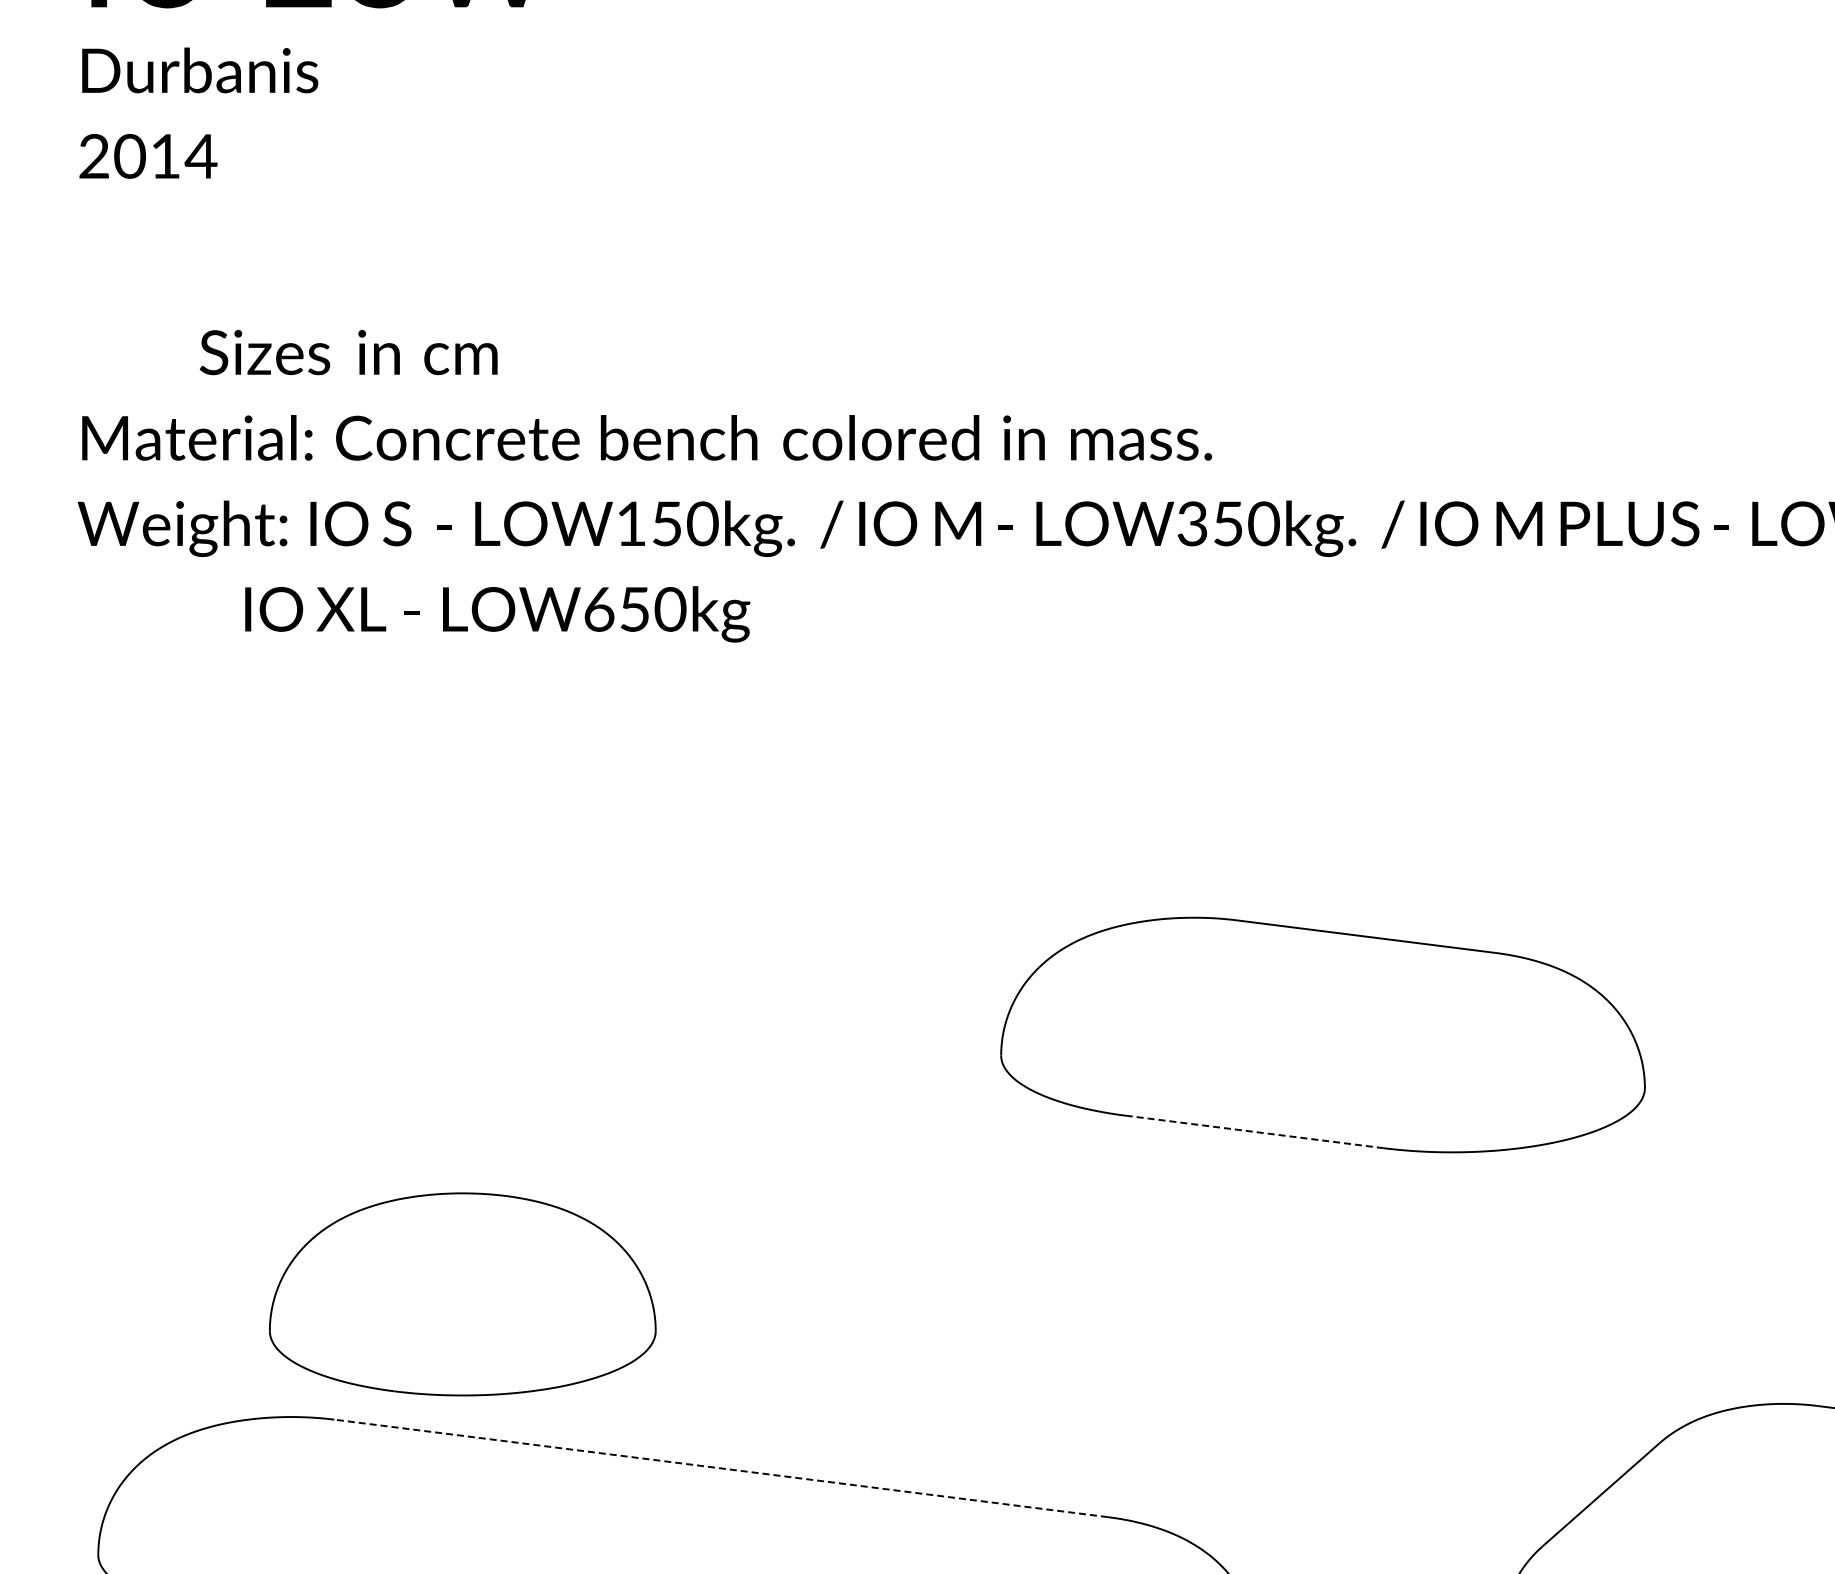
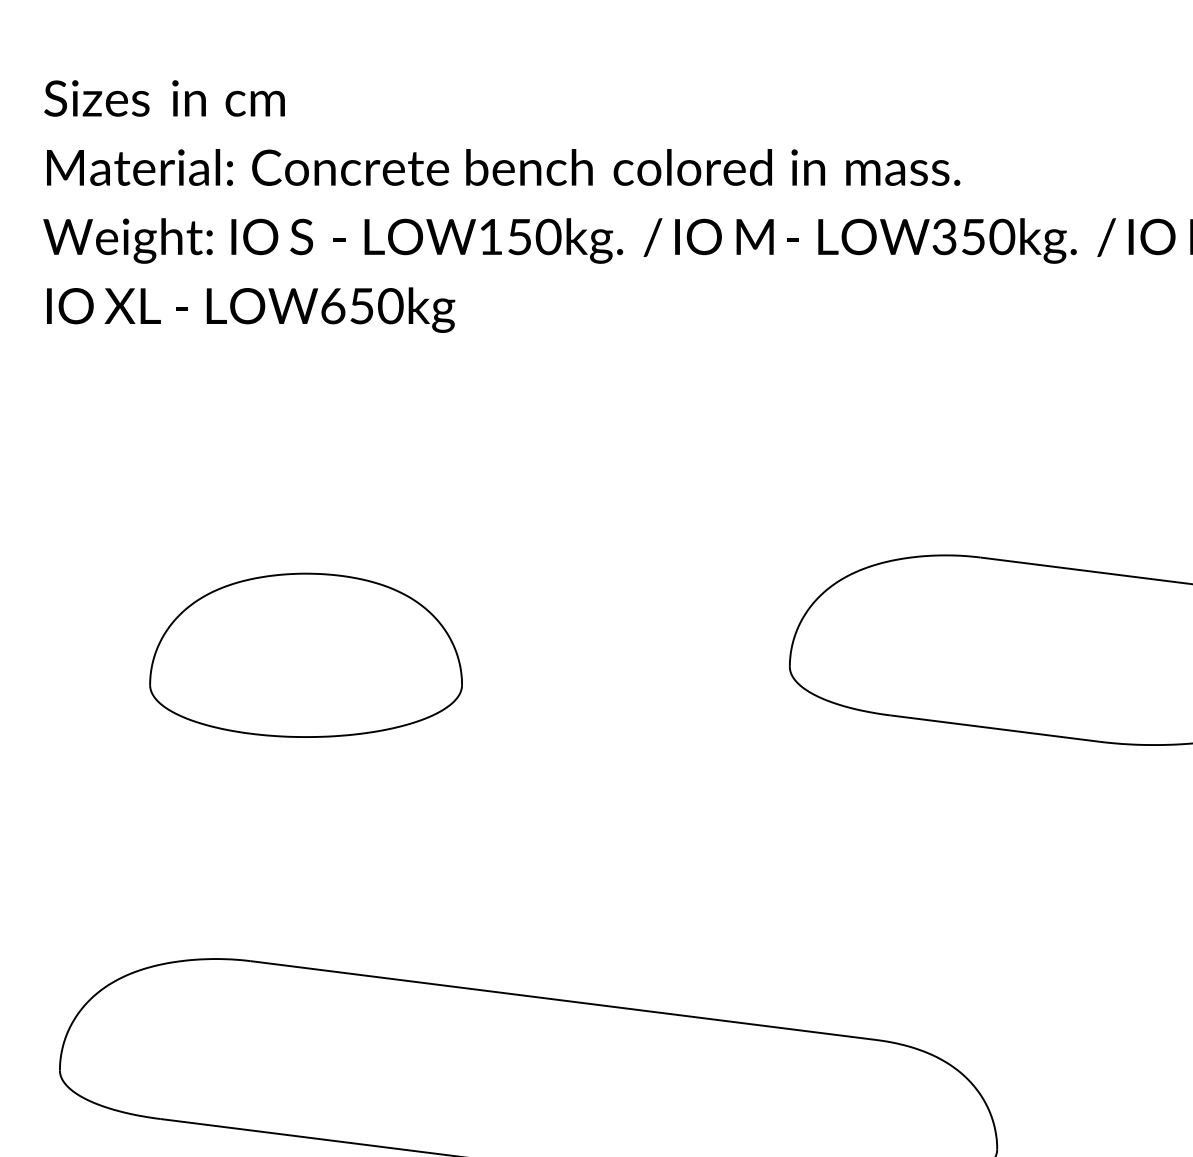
text: (348, 352) -> (164, 98), moved
text: (497, 614) -> (250, 310), moved
line: (1254, 1131) -> (994, 728), dashed -> solid
part: (462, 1294) -> (305, 655), moved
line: (721, 1468) -> (563, 1000), dashed -> solid

